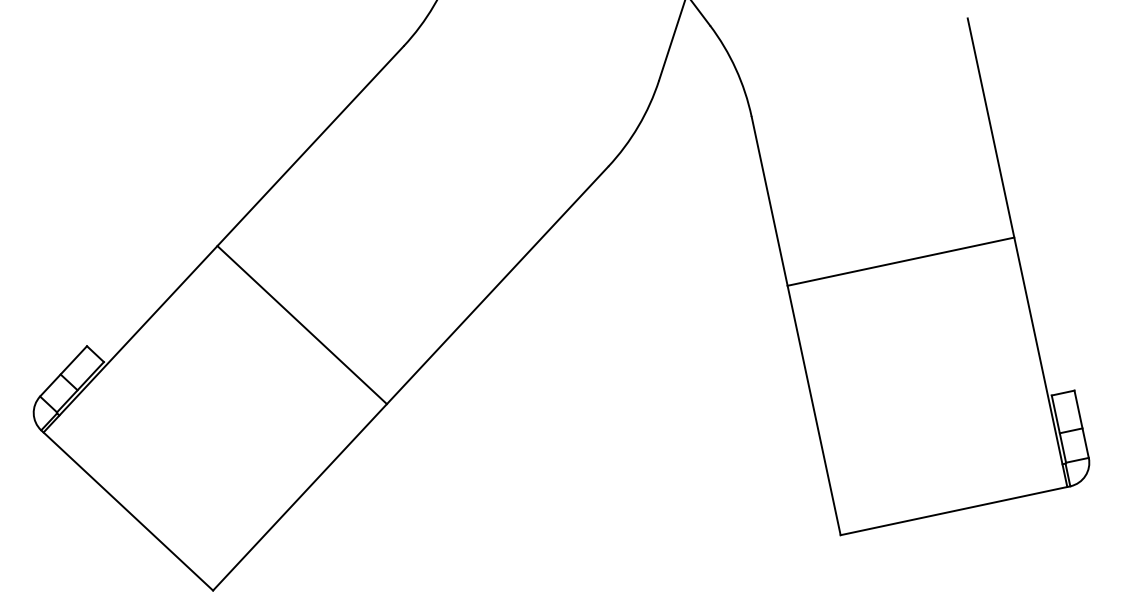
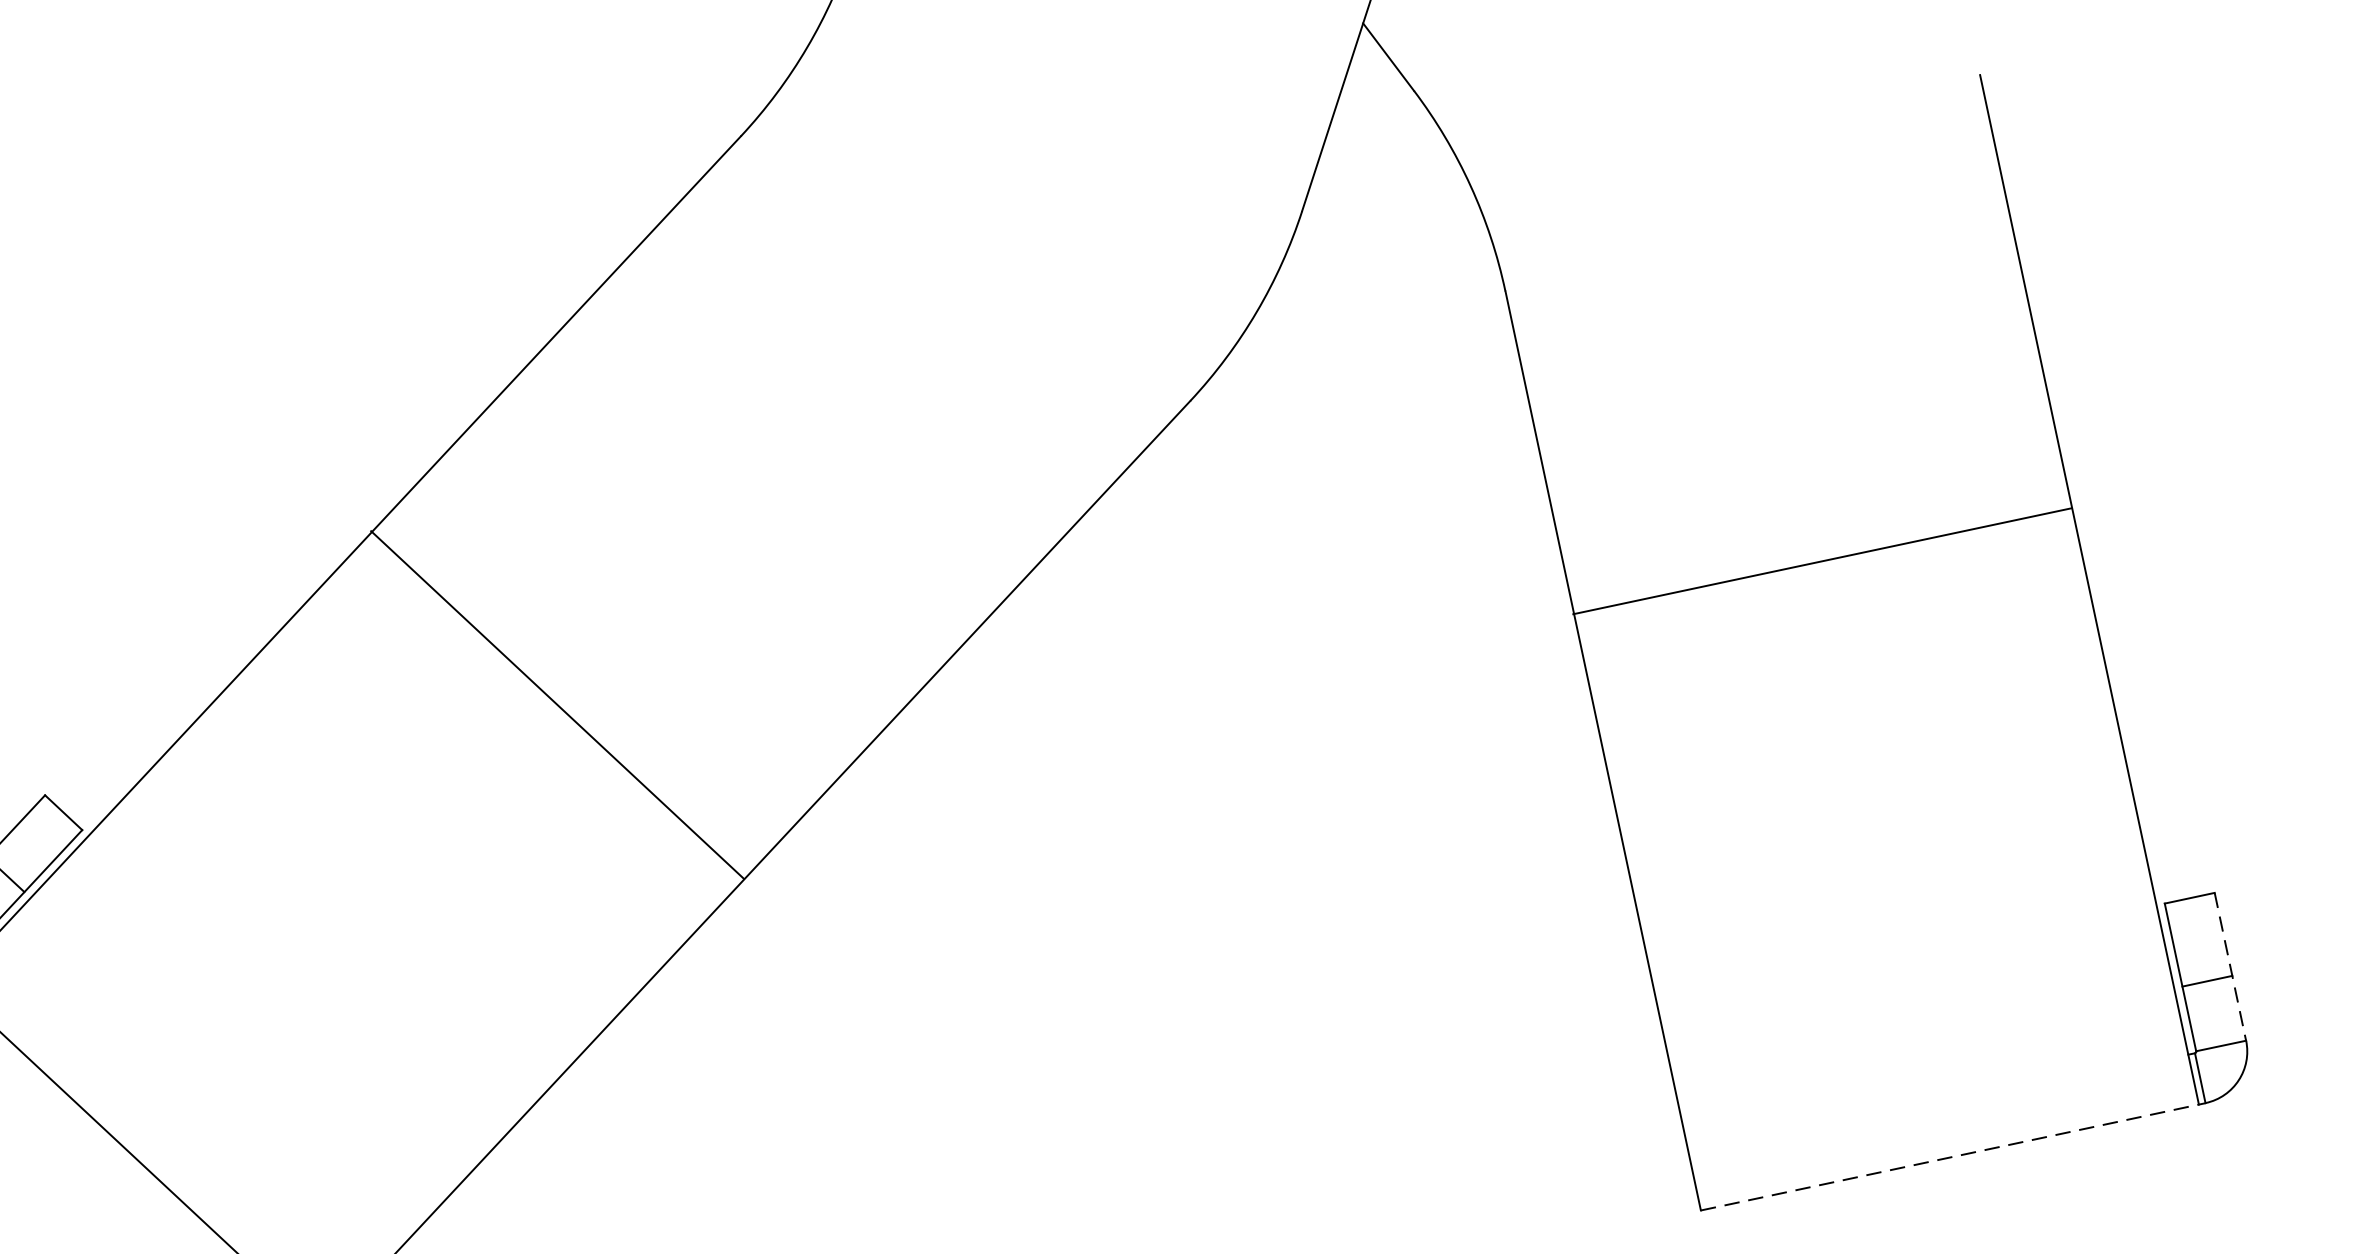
line: (900, 261) -> (1821, 560), moved
line: (301, 325) -> (555, 705), moved
line: (1081, 424) -> (2230, 967), solid -> dashed
line: (955, 510) -> (1953, 1156), solid -> dashed

